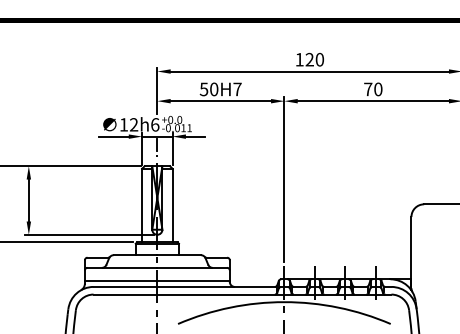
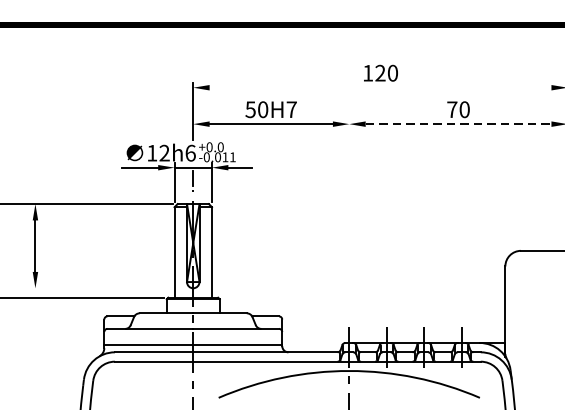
line: (309, 71) -> (380, 87), removed
line: (373, 101) -> (458, 124), solid -> dashed
line: (284, 179) -> (349, 220), removed
line: (89, 234) -> (109, 287), removed

